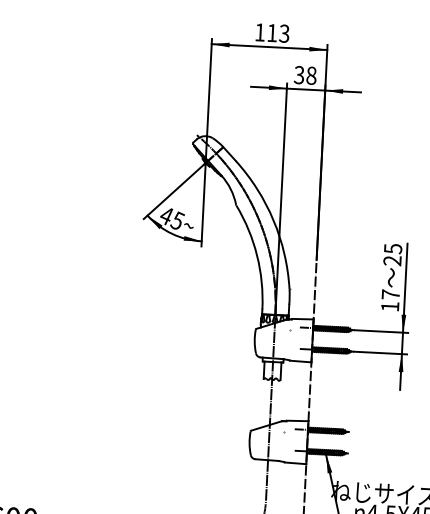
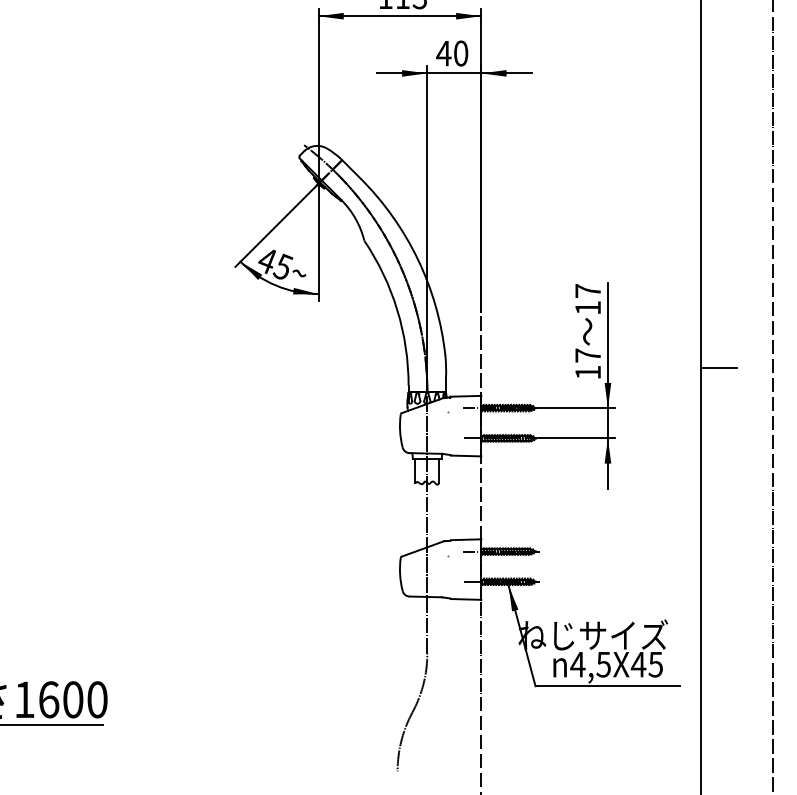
text: (305, 75) -> (452, 53), 38 -> 40
text: (393, 254) -> (588, 299), 25 -> 17

